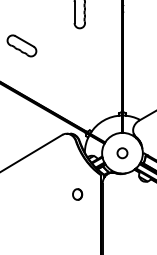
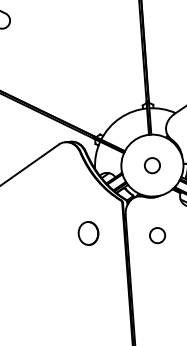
part: (77, 194) -> (88, 233), size x1.4
circle: (122, 199) -> (157, 235), added

